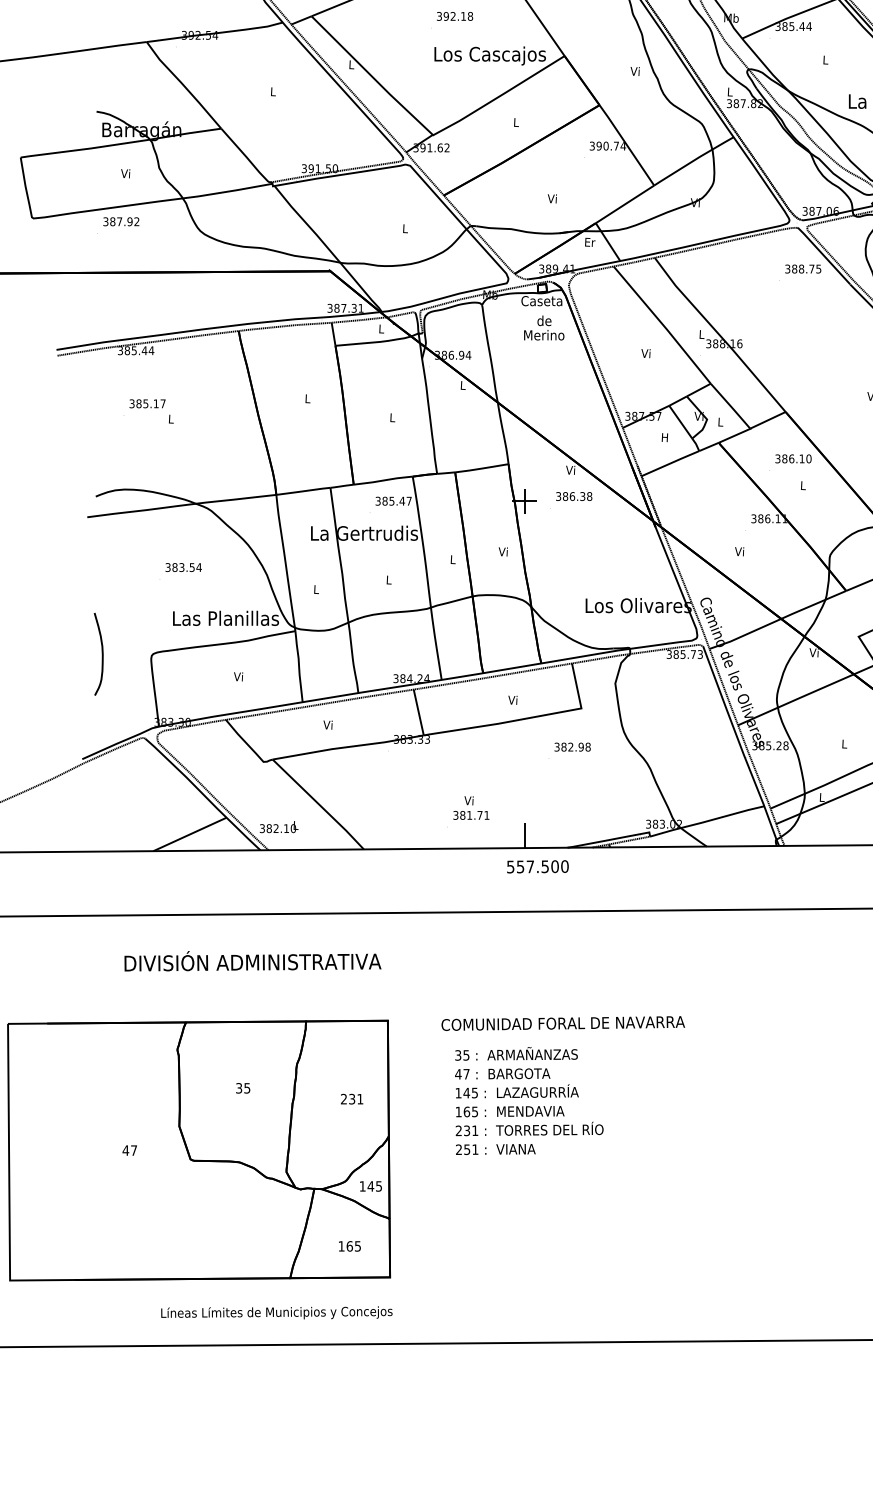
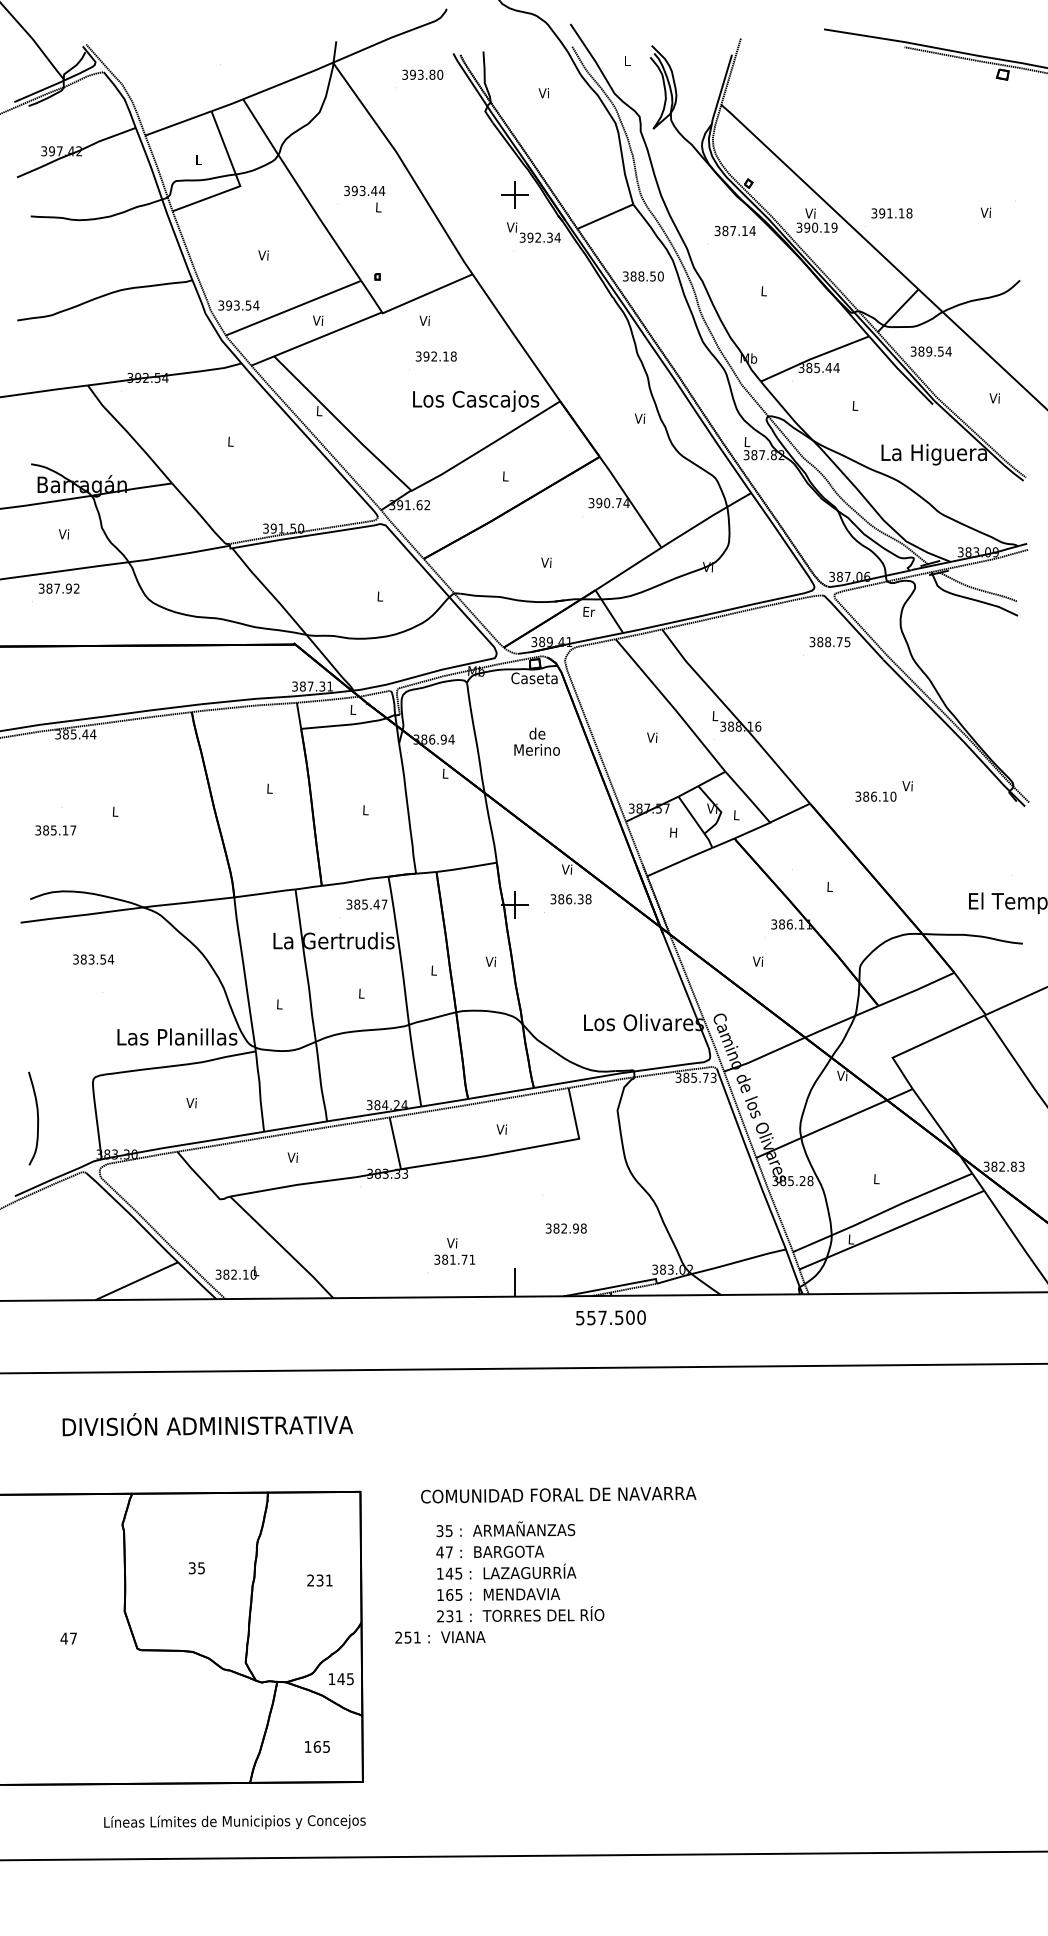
text: (543, 327) -> (536, 741), moved
text: (147, 403) -> (55, 830), moved
text: (793, 458) -> (875, 796), moved
text: (183, 567) -> (93, 959), moved
curve: (102, 654) -> (37, 1118), moved
text: (571, 747) -> (565, 1228), moved
text: (537, 866) -> (610, 1317), moved
text: (495, 1149) -> (440, 1637), moved

